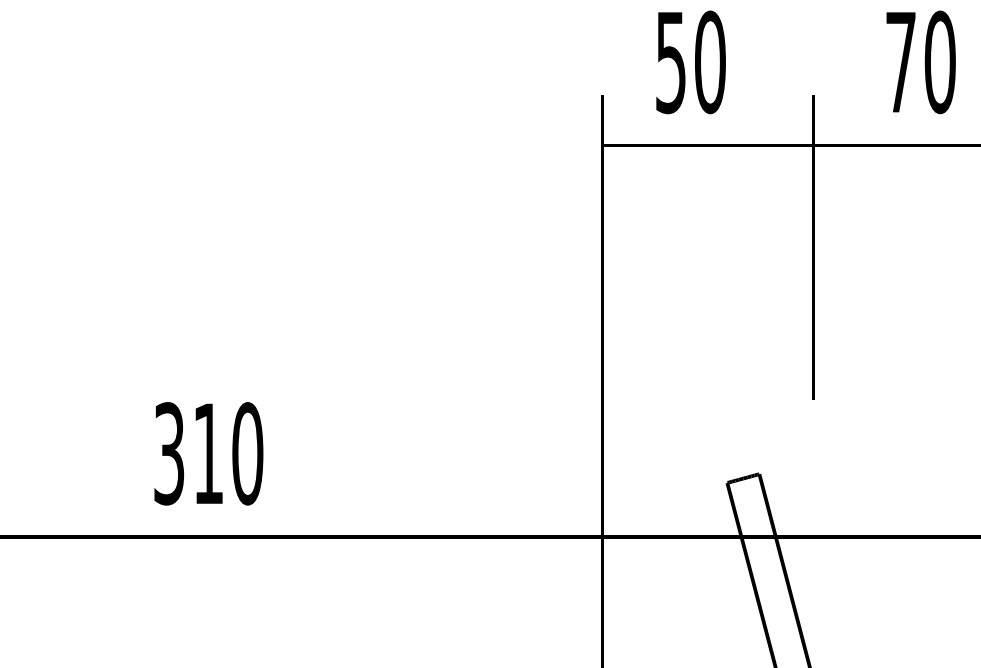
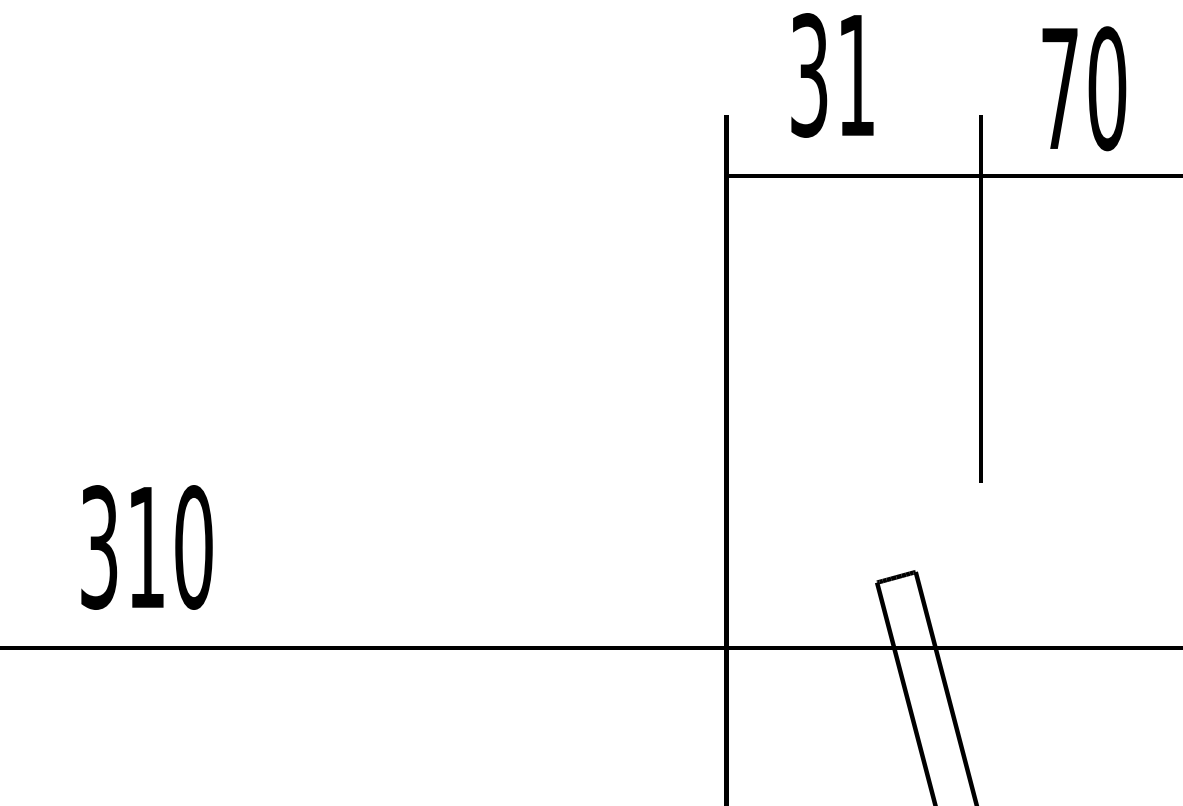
text: (690, 62) -> (832, 75), 50 -> 31
text: (920, 62) -> (1083, 88), moved
text: (208, 453) -> (146, 547), moved

